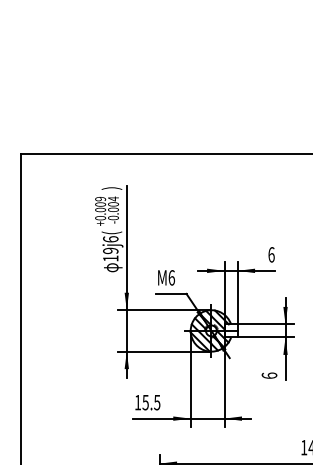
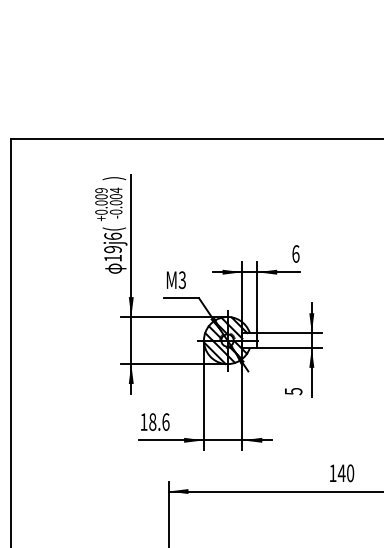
text: (171, 278) -> (182, 280), M6 -> M3
text: (269, 375) -> (293, 391), 6 -> 5
text: (151, 402) -> (159, 421), 15.5 -> 18.6

